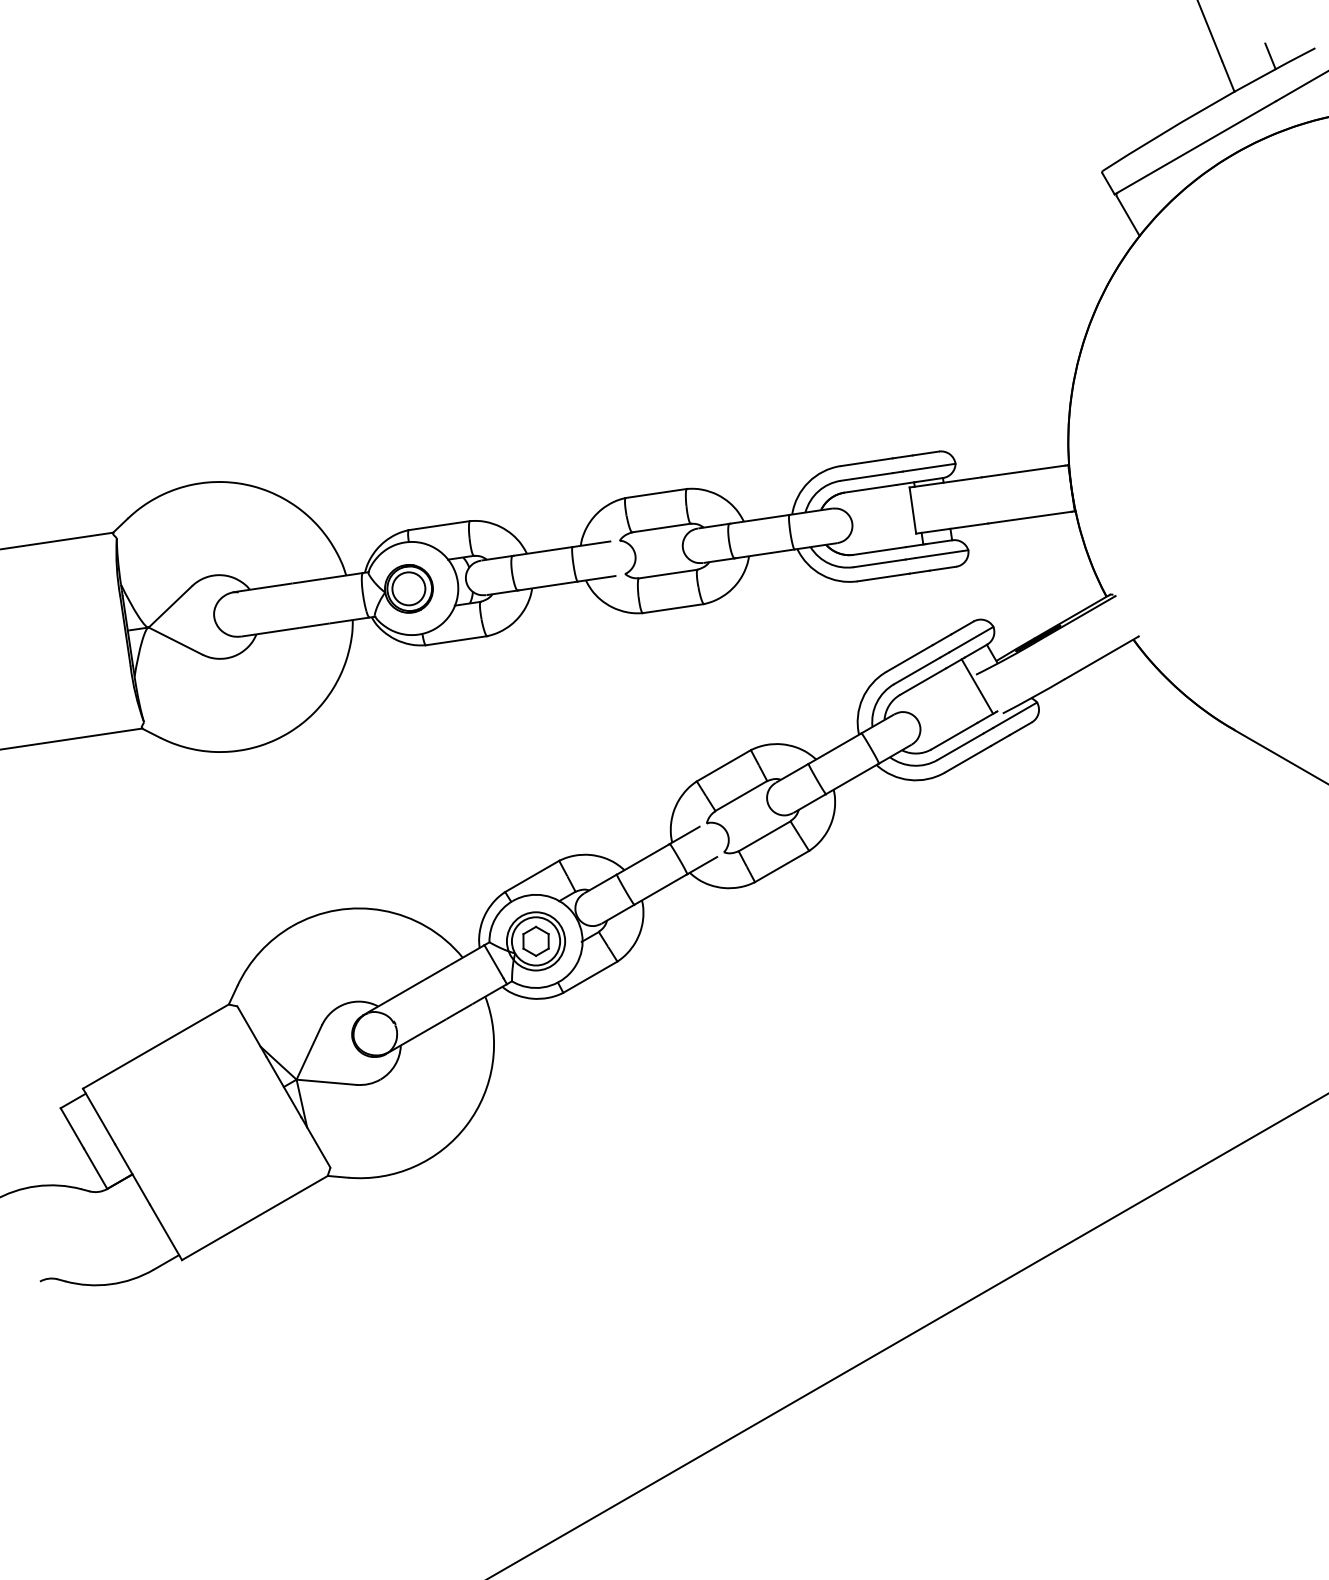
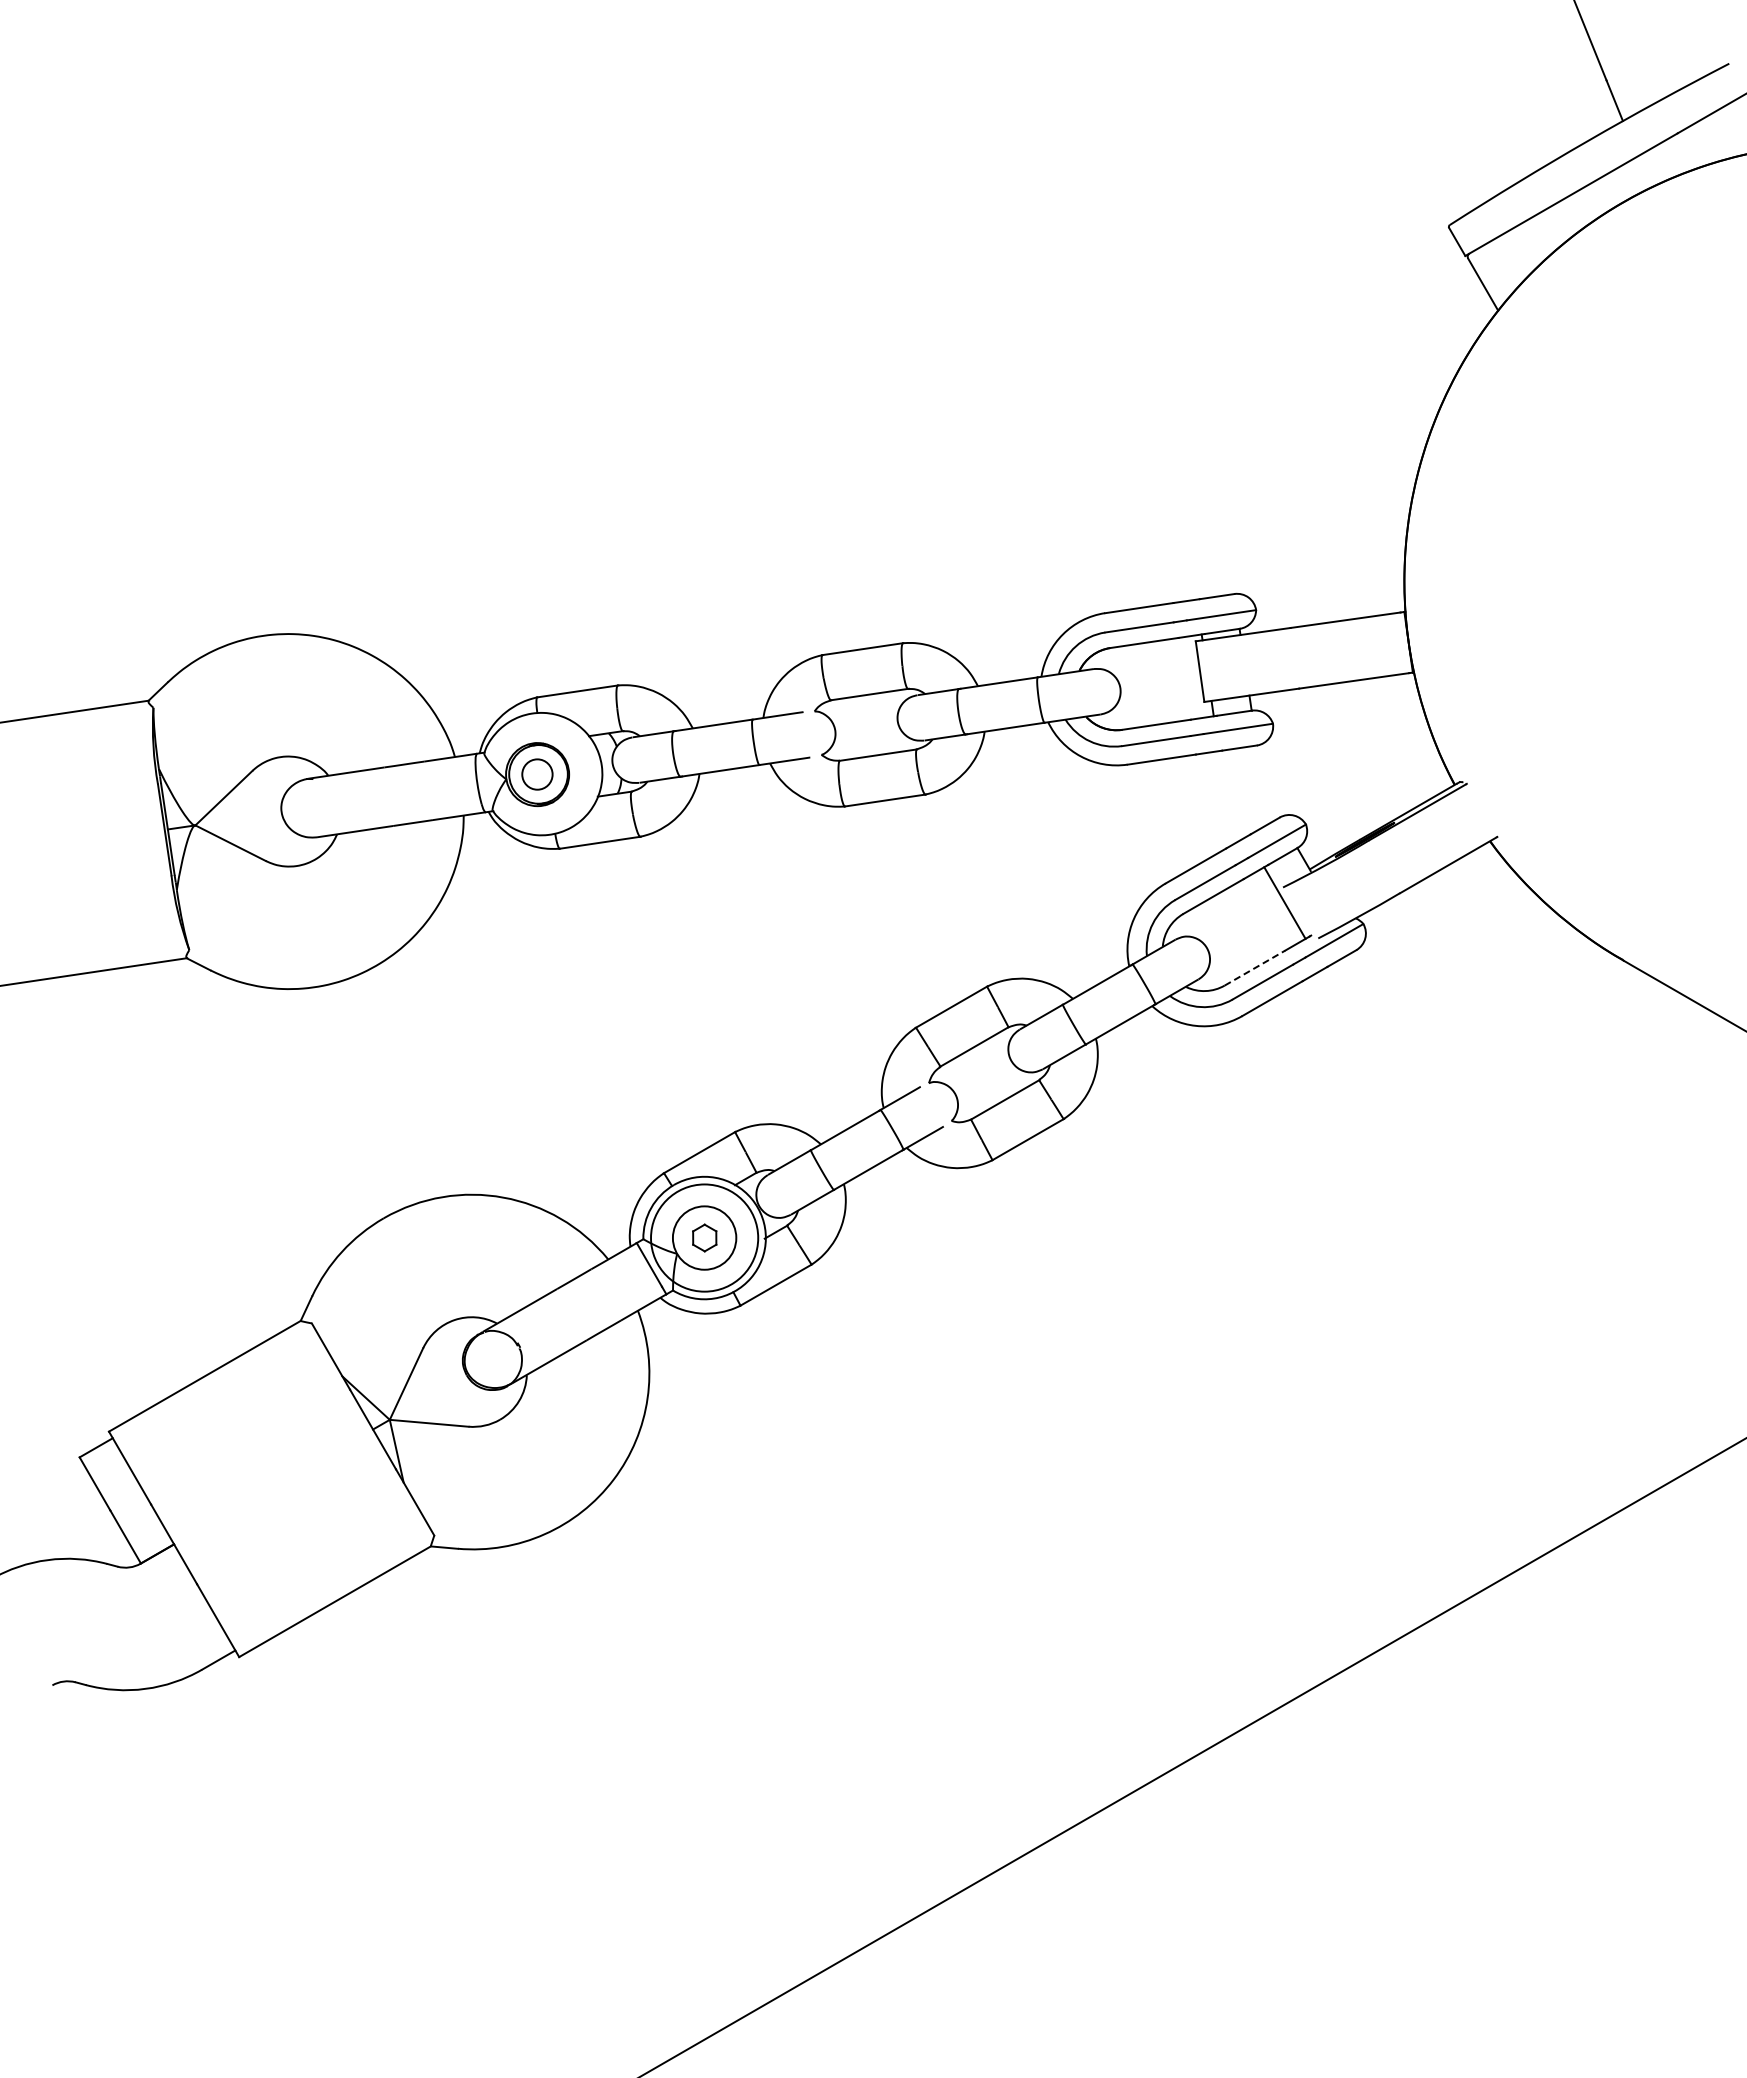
line: (1269, 56) -> (1669, 74), removed
circle: (408, 588) -> (537, 774), size x0.7
line: (954, 736) -> (1254, 968), solid -> dashed
circle: (535, 940) -> (704, 1237), size x1.4
part: (535, 940) -> (704, 1237), size x0.7

